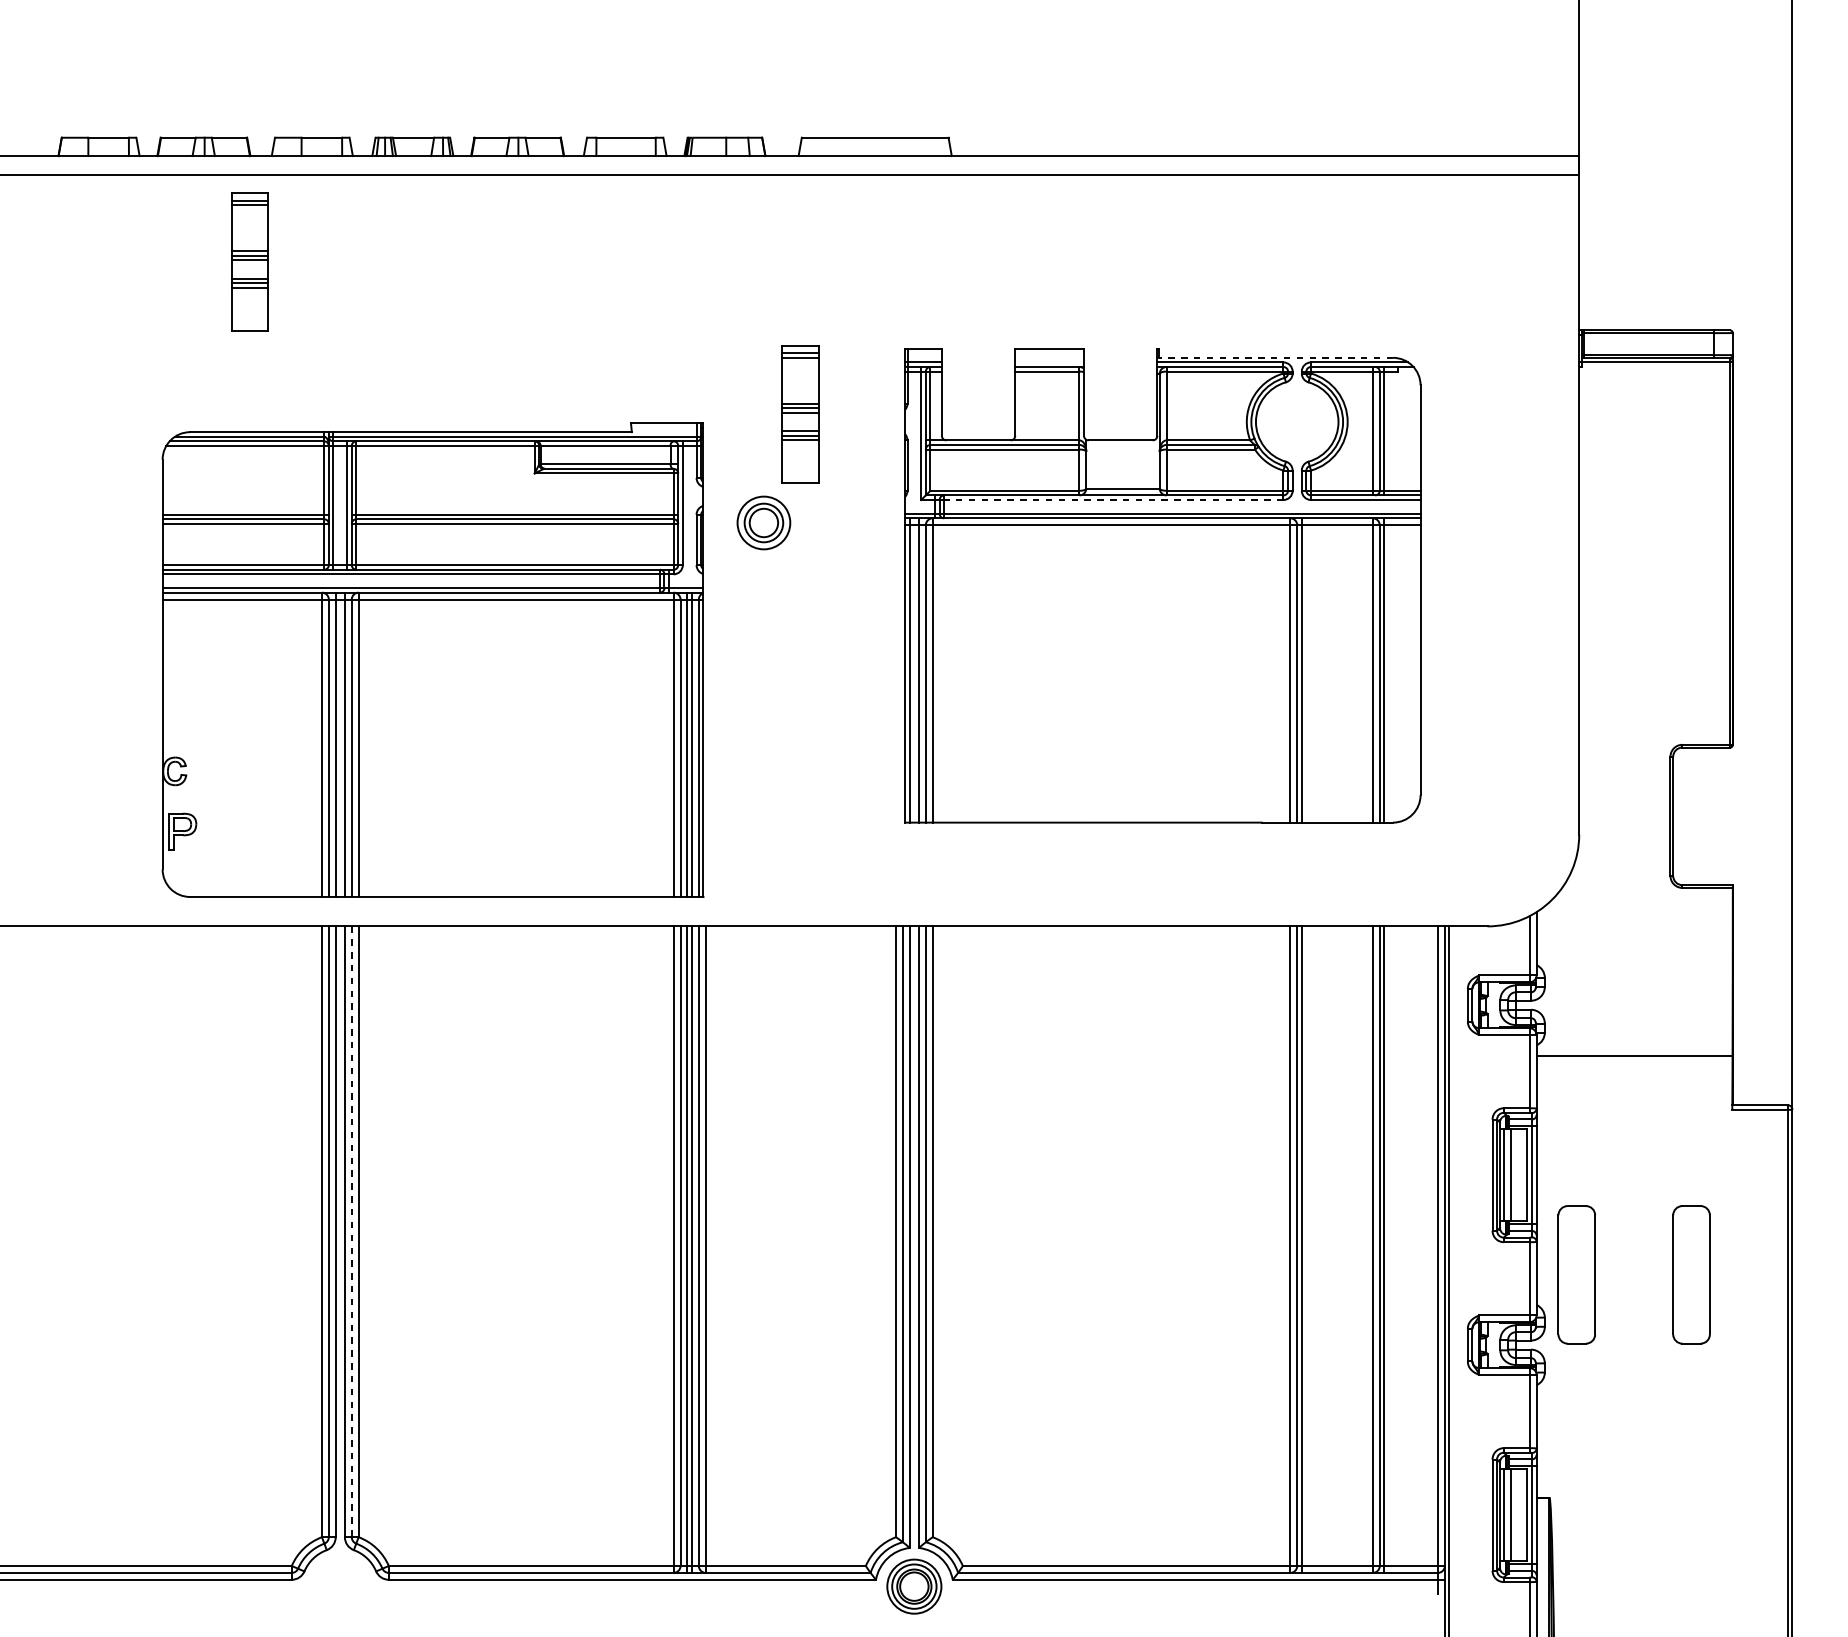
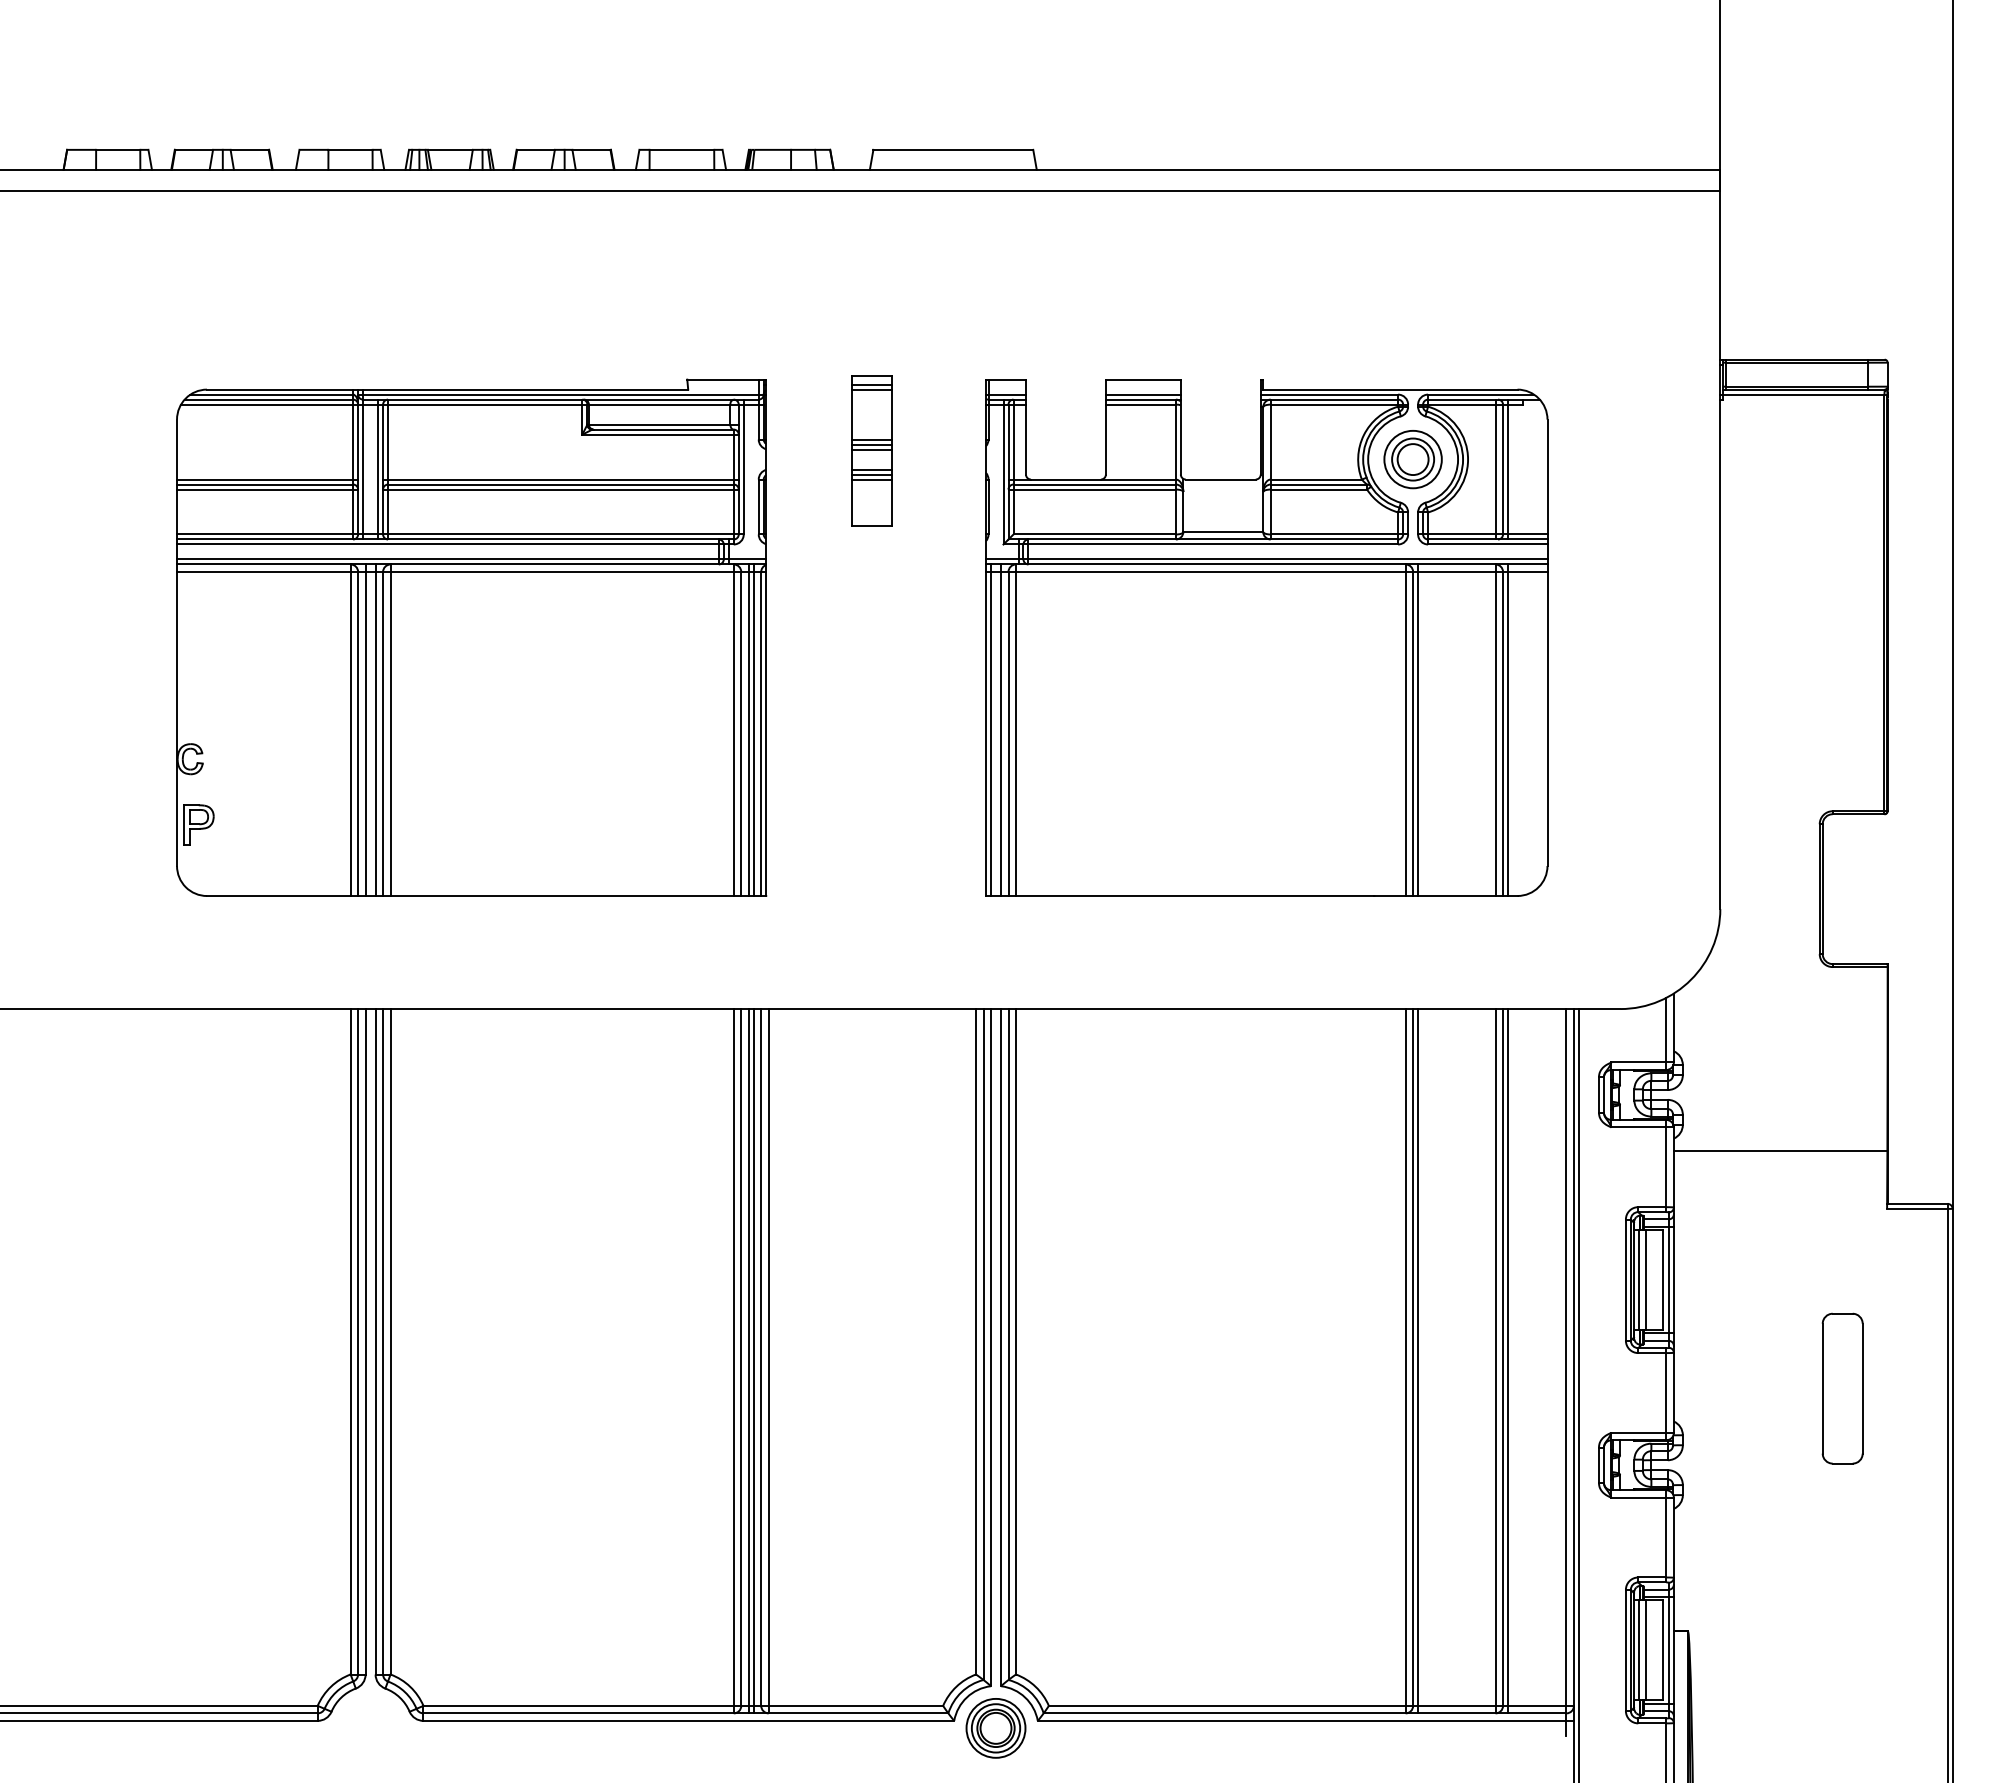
part: (249, 261) -> (271, 284), removed
line: (1275, 357) -> (1389, 389), dashed -> solid
line: (1048, 362) -> (1142, 394), added
line: (1114, 499) -> (1213, 544), dashed -> solid
part: (763, 522) -> (1412, 459), moved
part: (432, 659) -> (471, 637), moved
line: (352, 1231) -> (383, 1341), dashed -> solid
part: (1576, 1274) -> (1717, 1388), removed

